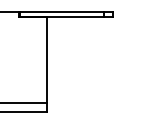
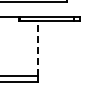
line: (47, 60) -> (37, 48), solid -> dashed

